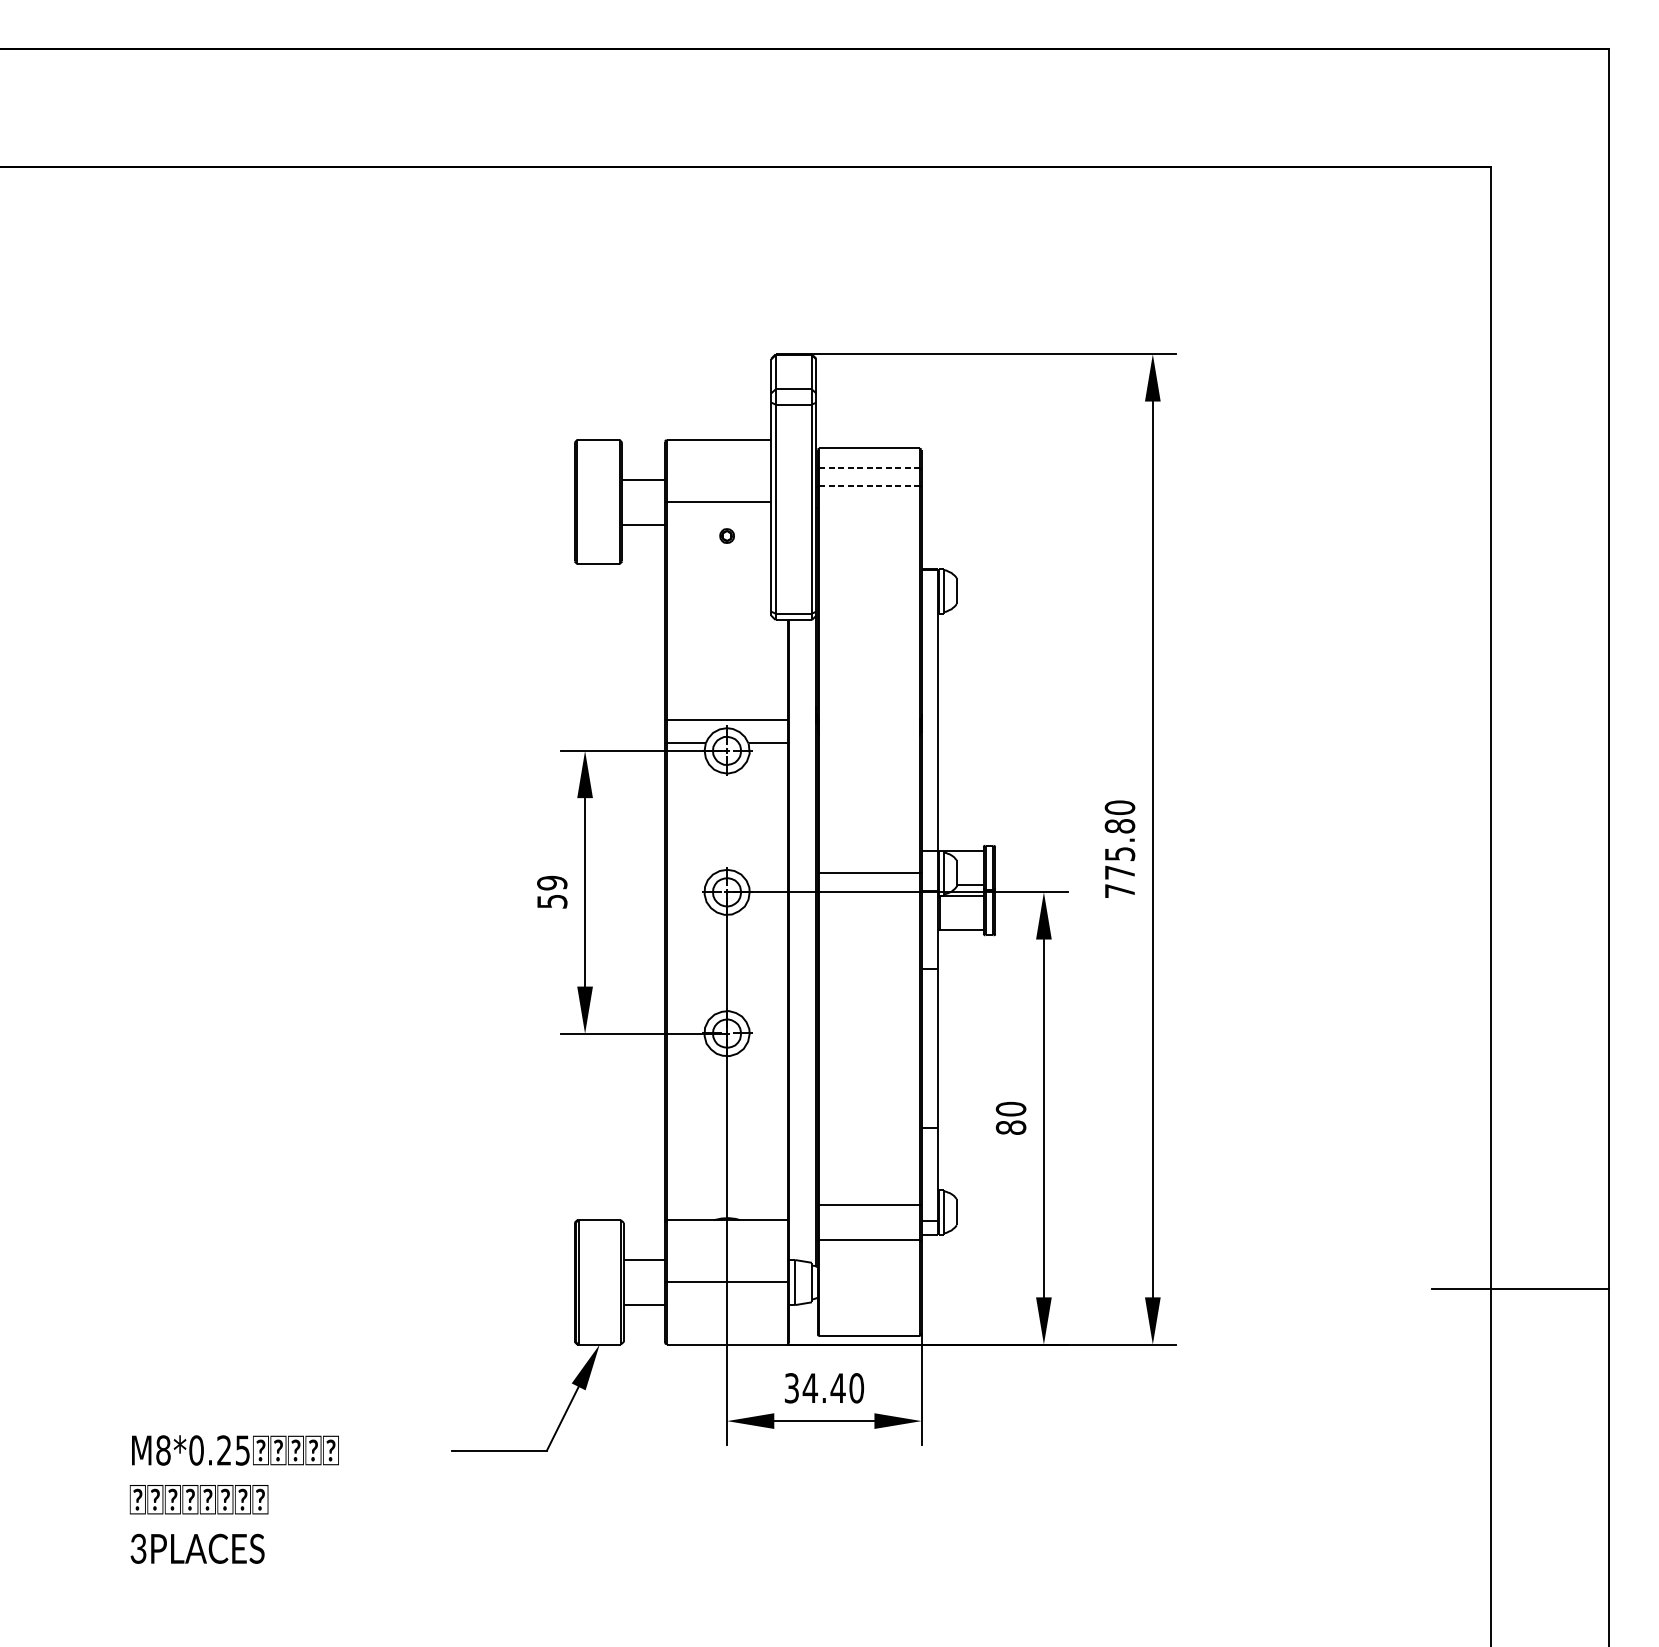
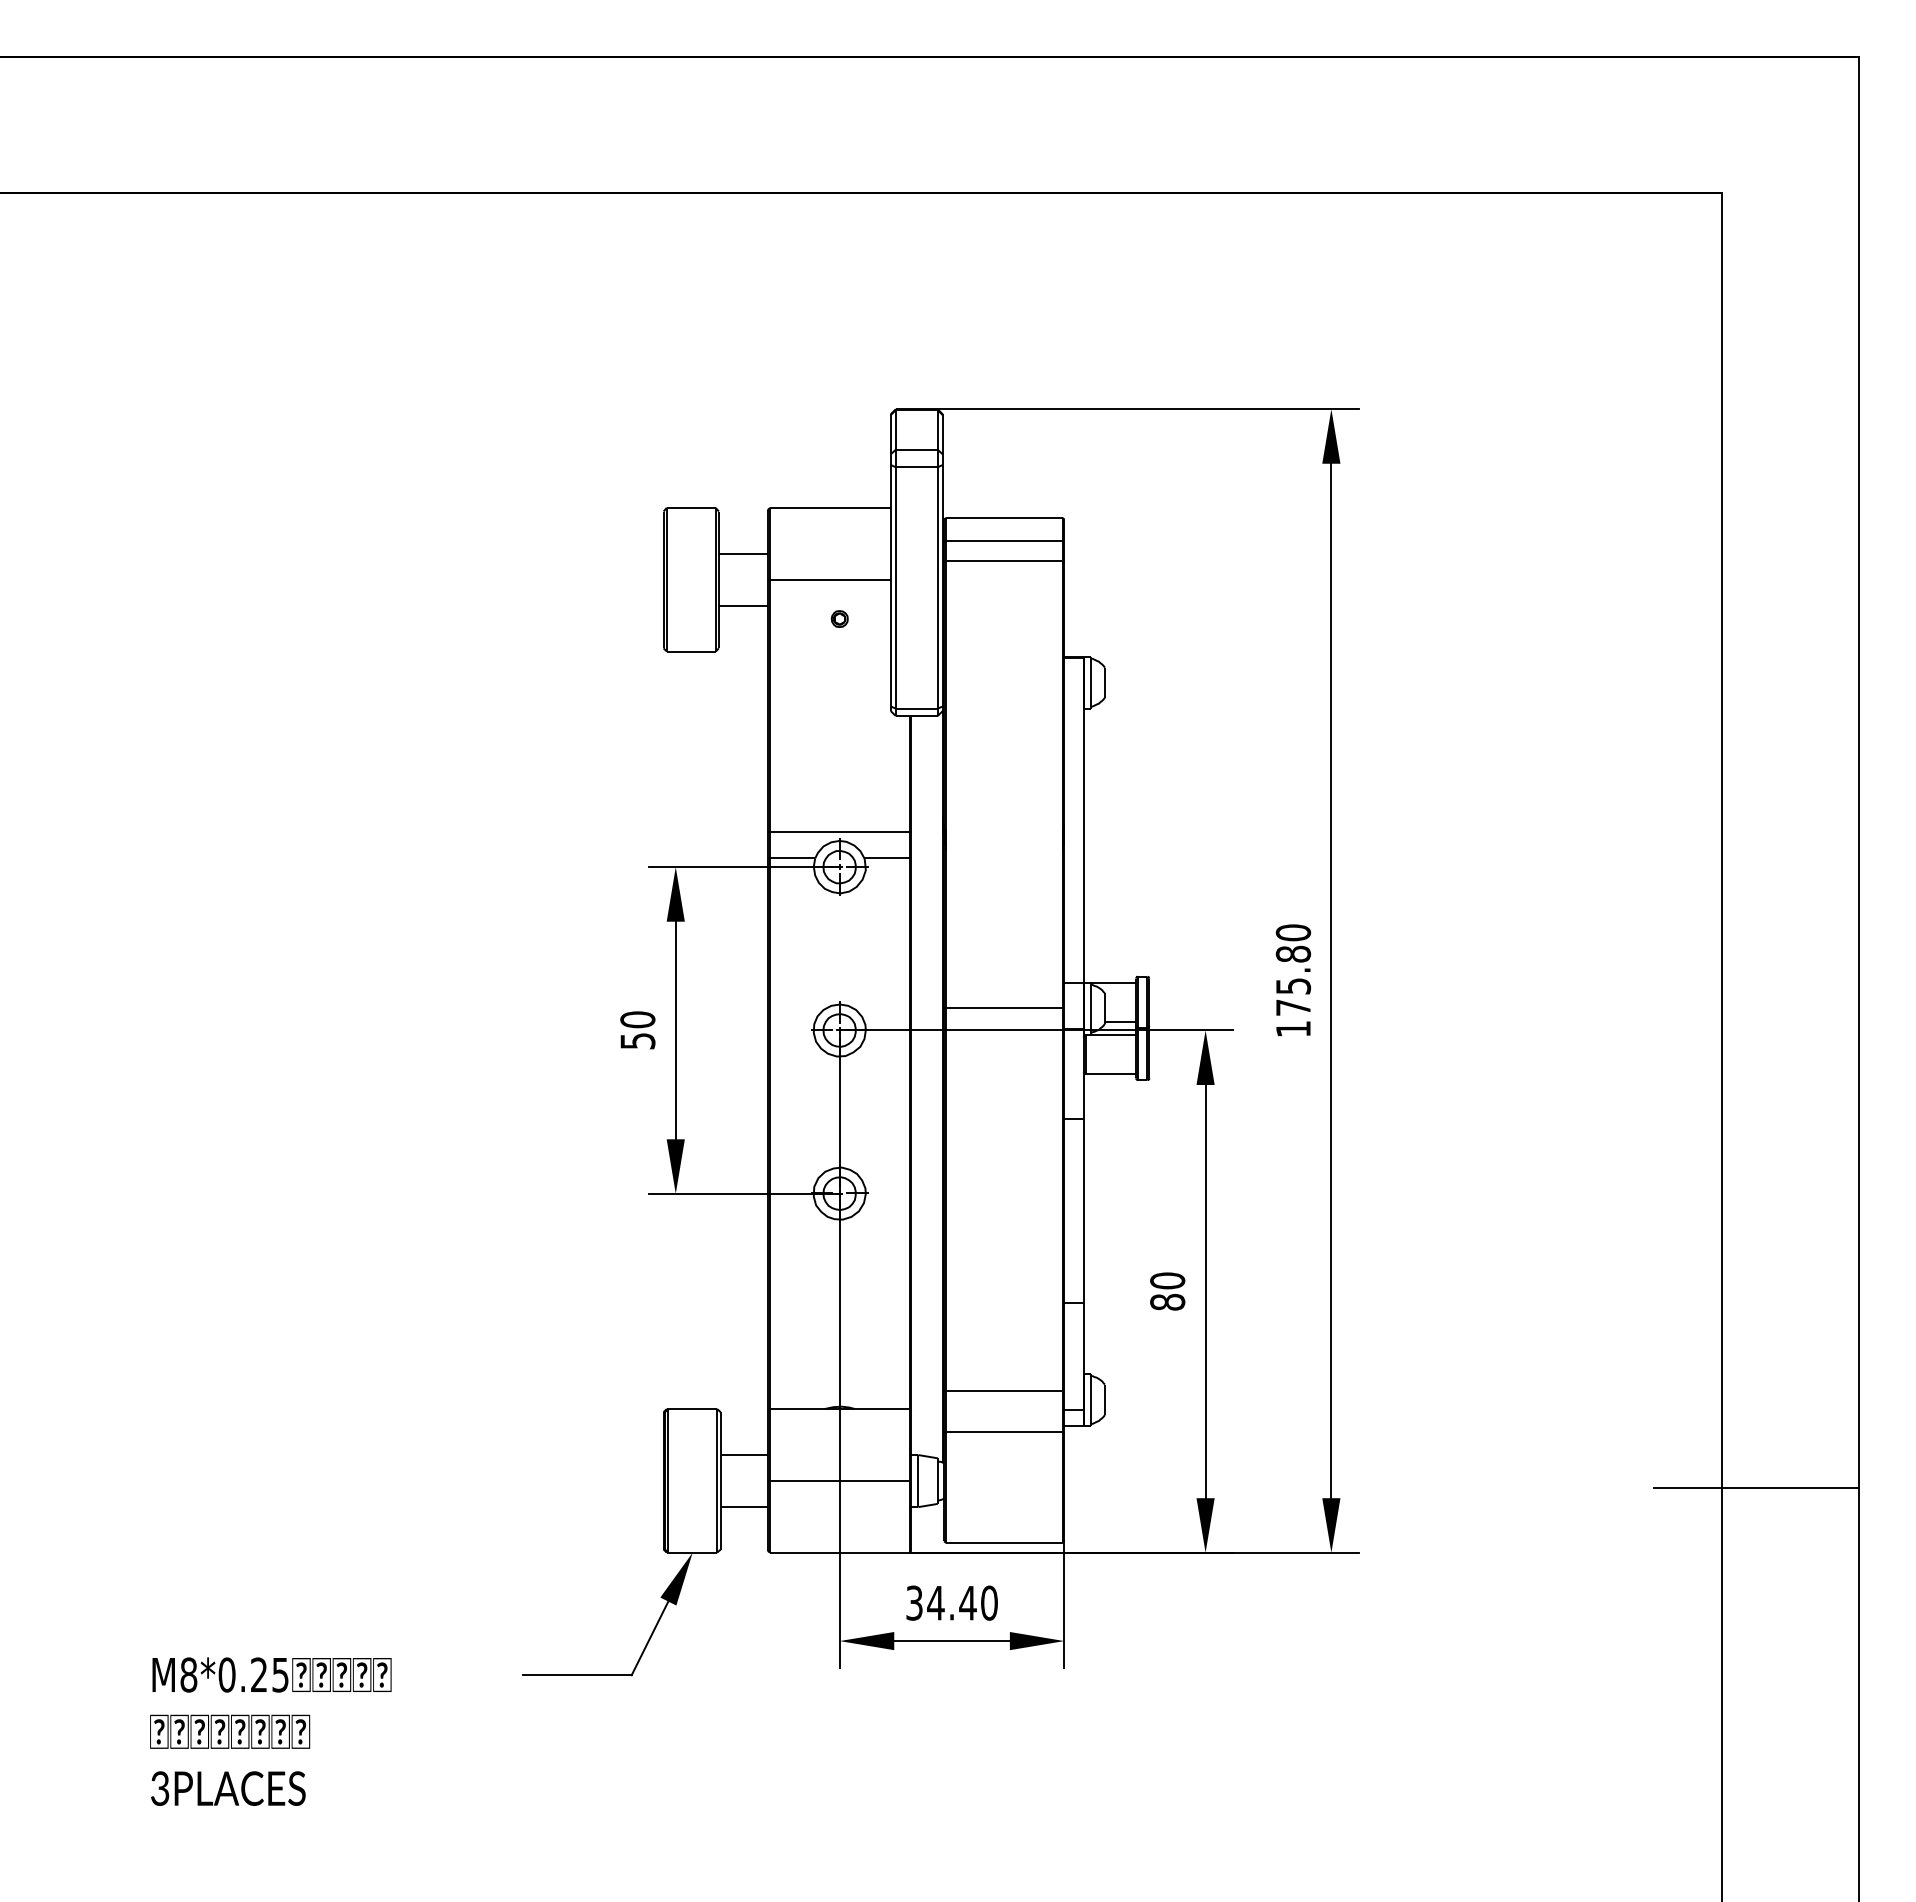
line: (869, 468) -> (1004, 540), dashed -> solid
line: (869, 485) -> (1004, 560), dashed -> solid
text: (551, 882) -> (637, 1019), 59 -> 50
text: (1120, 890) -> (1293, 1028), 775.80 -> 175.80

